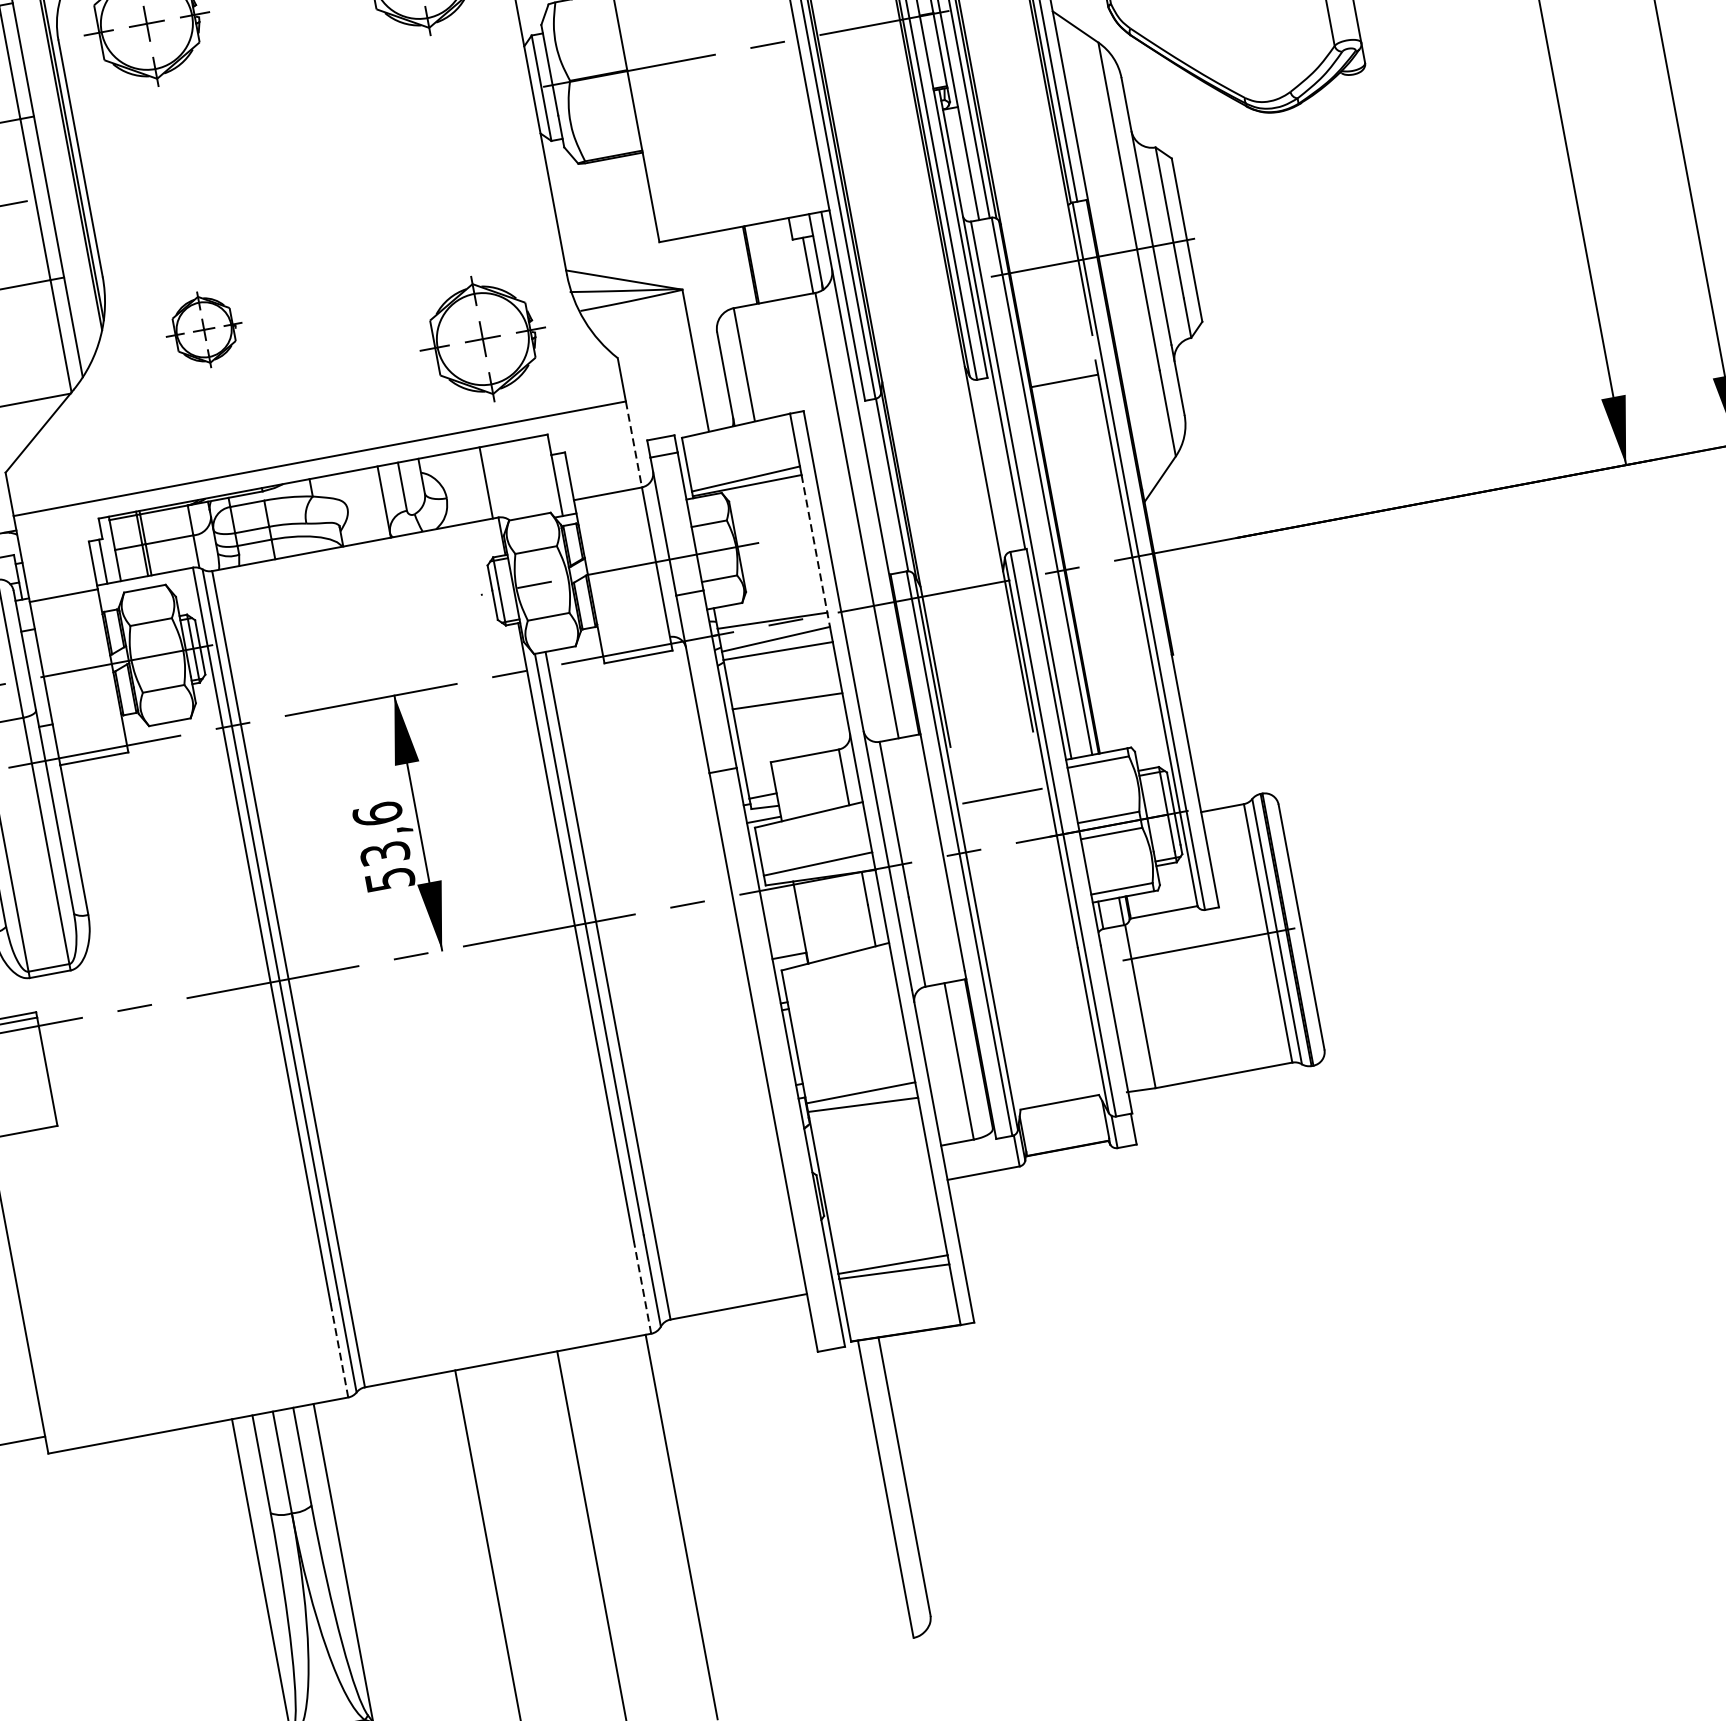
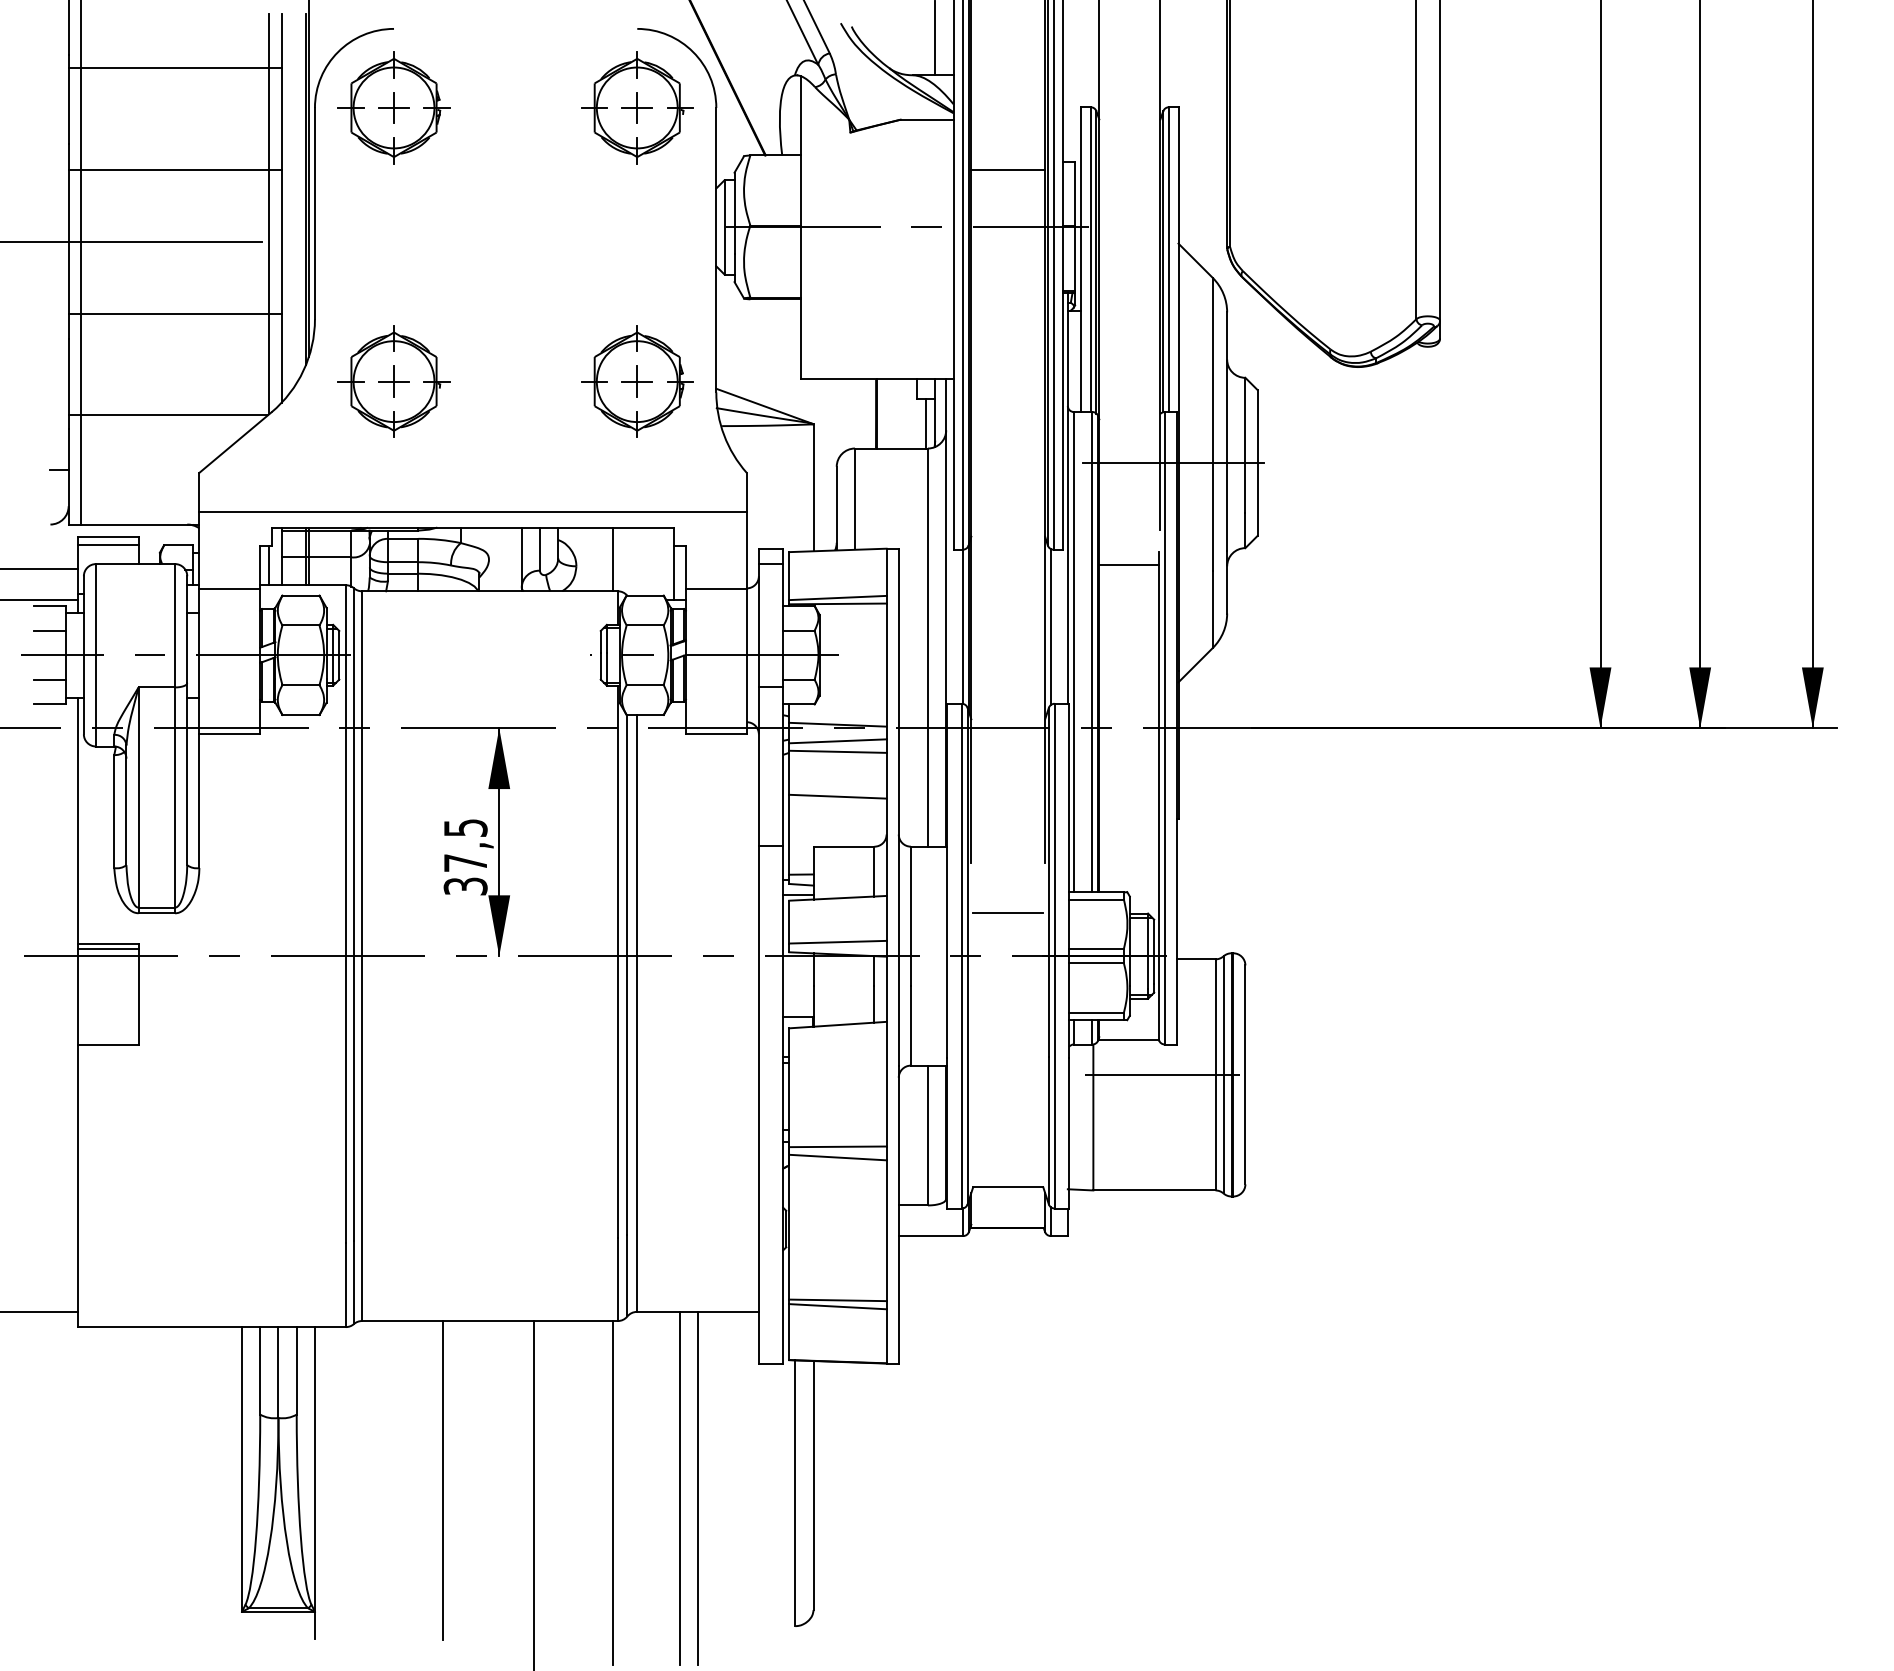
part: (203, 329) -> (393, 381), size x1.67
part: (483, 338) -> (637, 381), moved
line: (633, 445) -> (746, 550), dashed -> solid
line: (989, 467) -> (1050, 627), added
line: (815, 551) -> (886, 671), dashed -> solid
text: (383, 846) -> (465, 856), 53,6 -> 37,5
line: (642, 1287) -> (617, 1279), dashed -> solid
line: (338, 1349) -> (345, 1284), dashed -> solid
line: (776, 1503) -> (698, 1487), added
line: (754, 1507) -> (679, 1487), added

